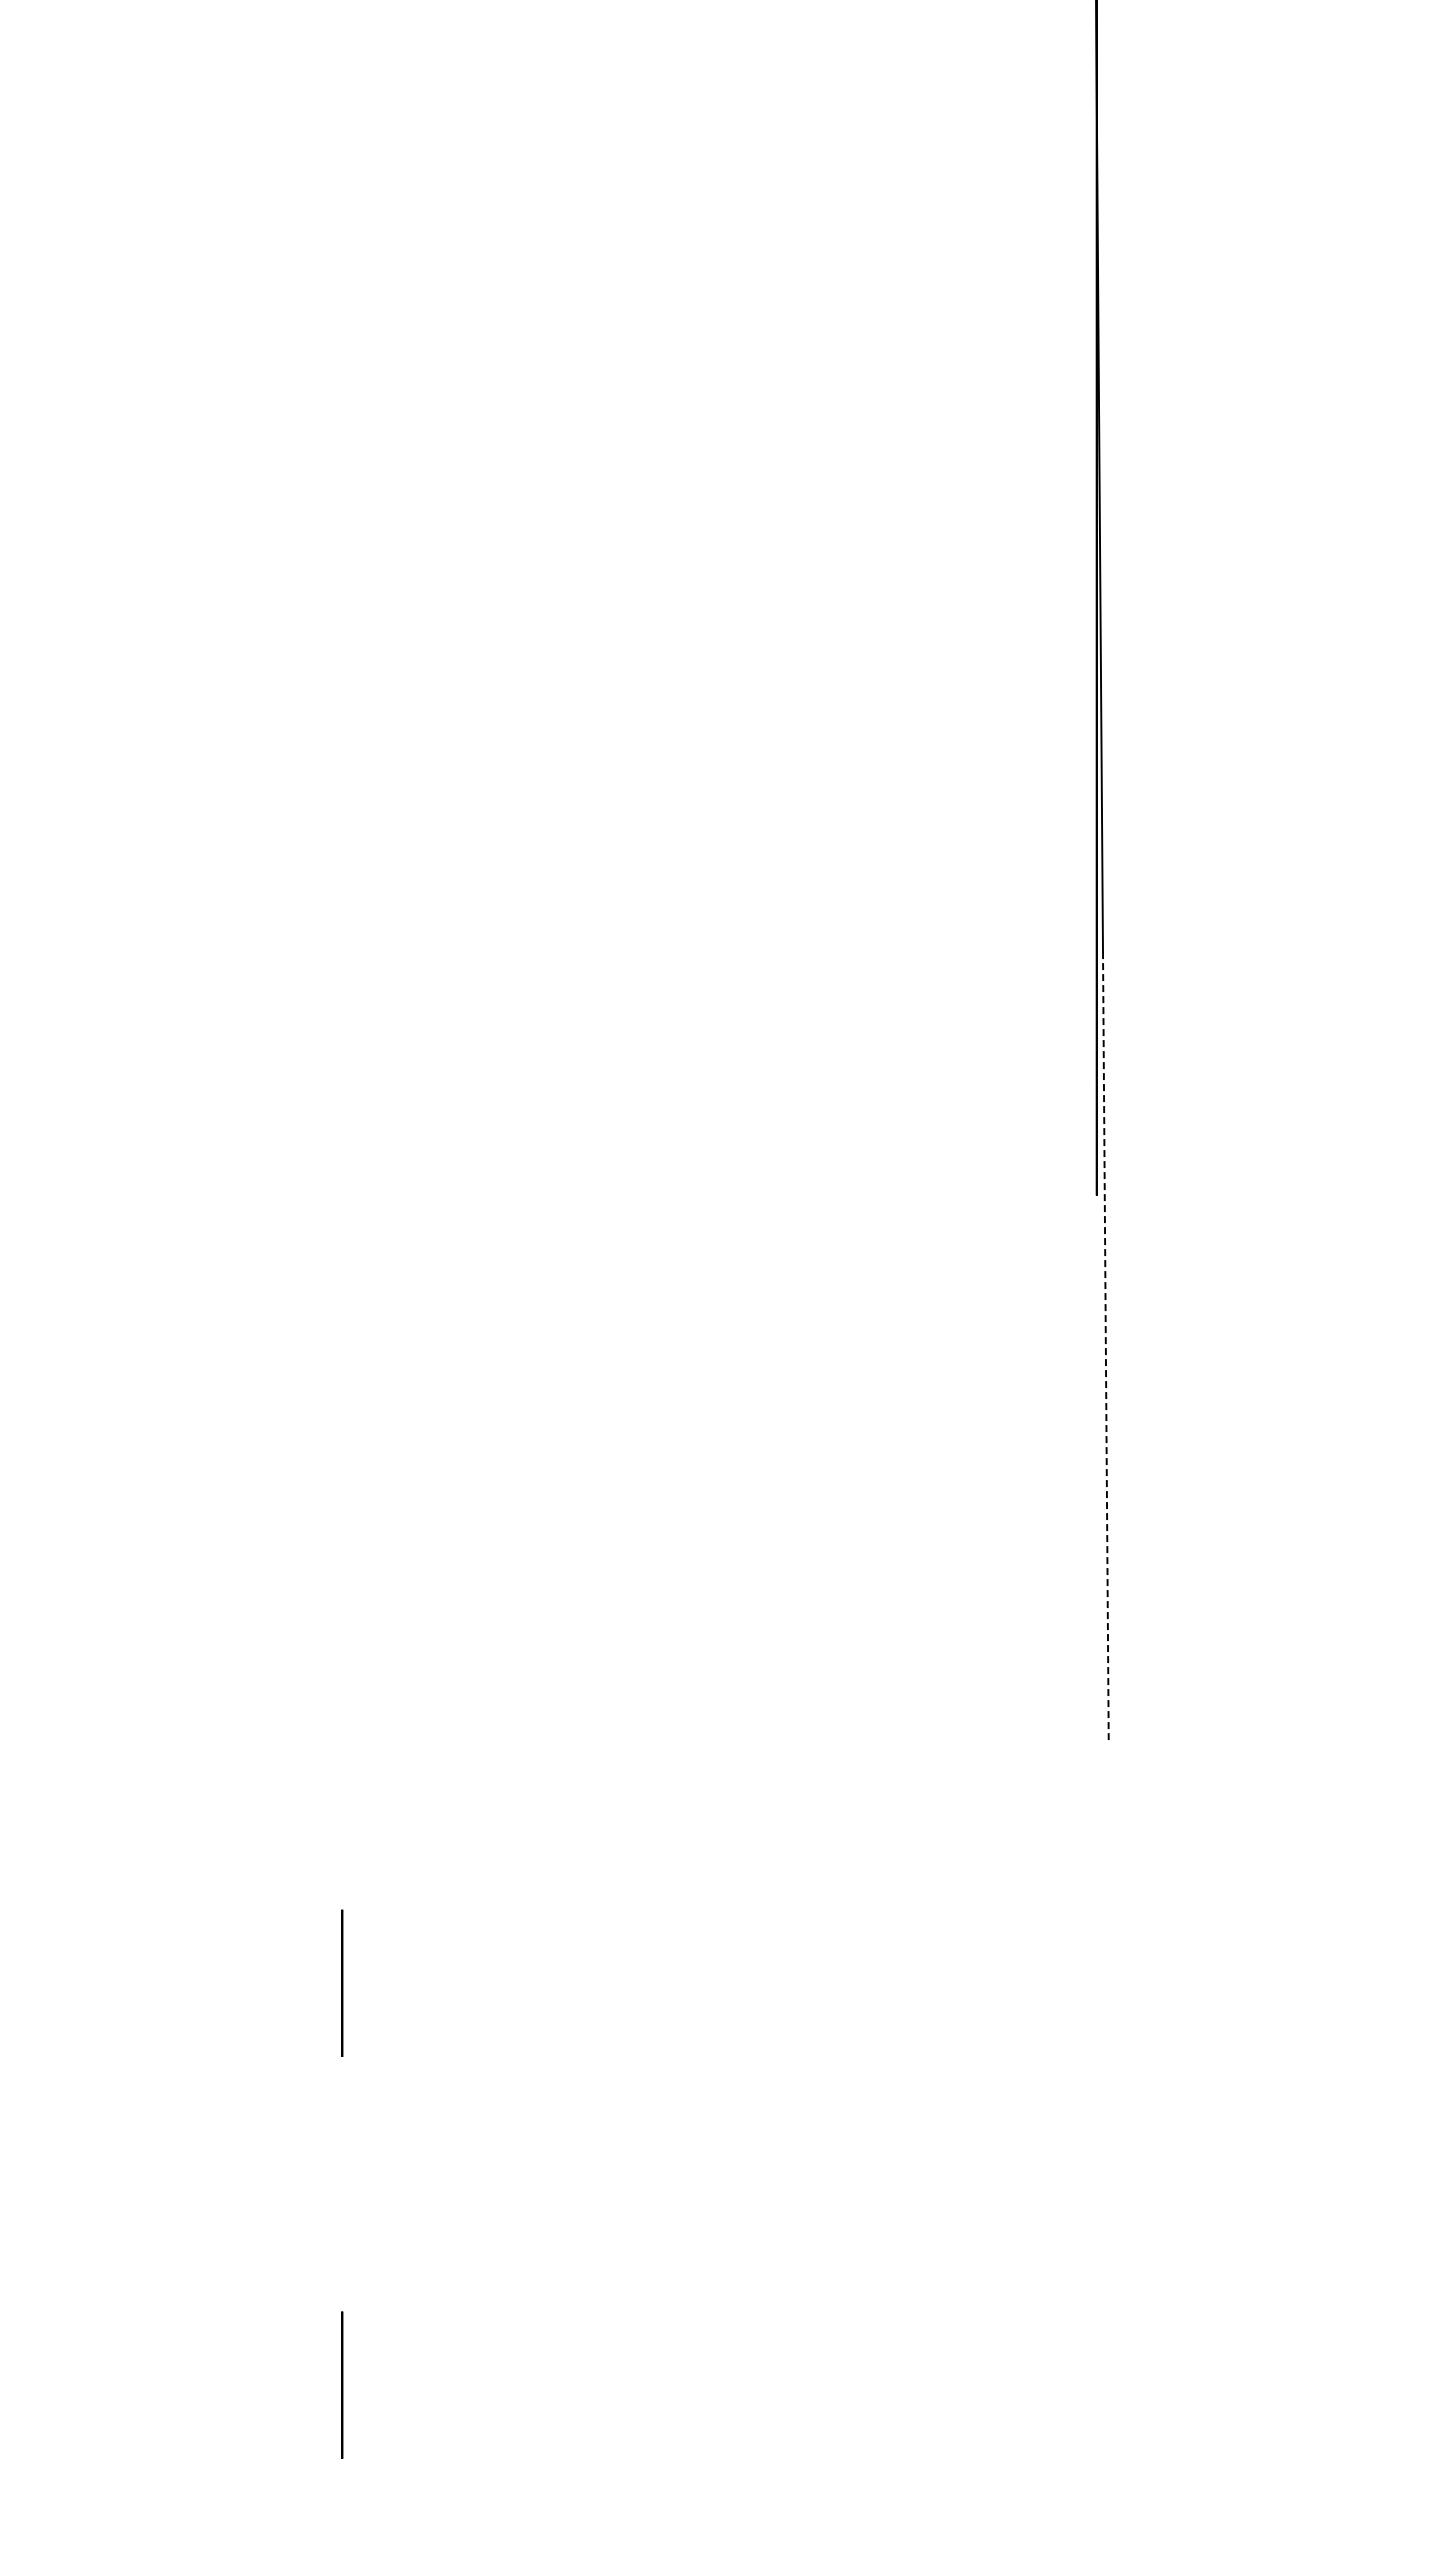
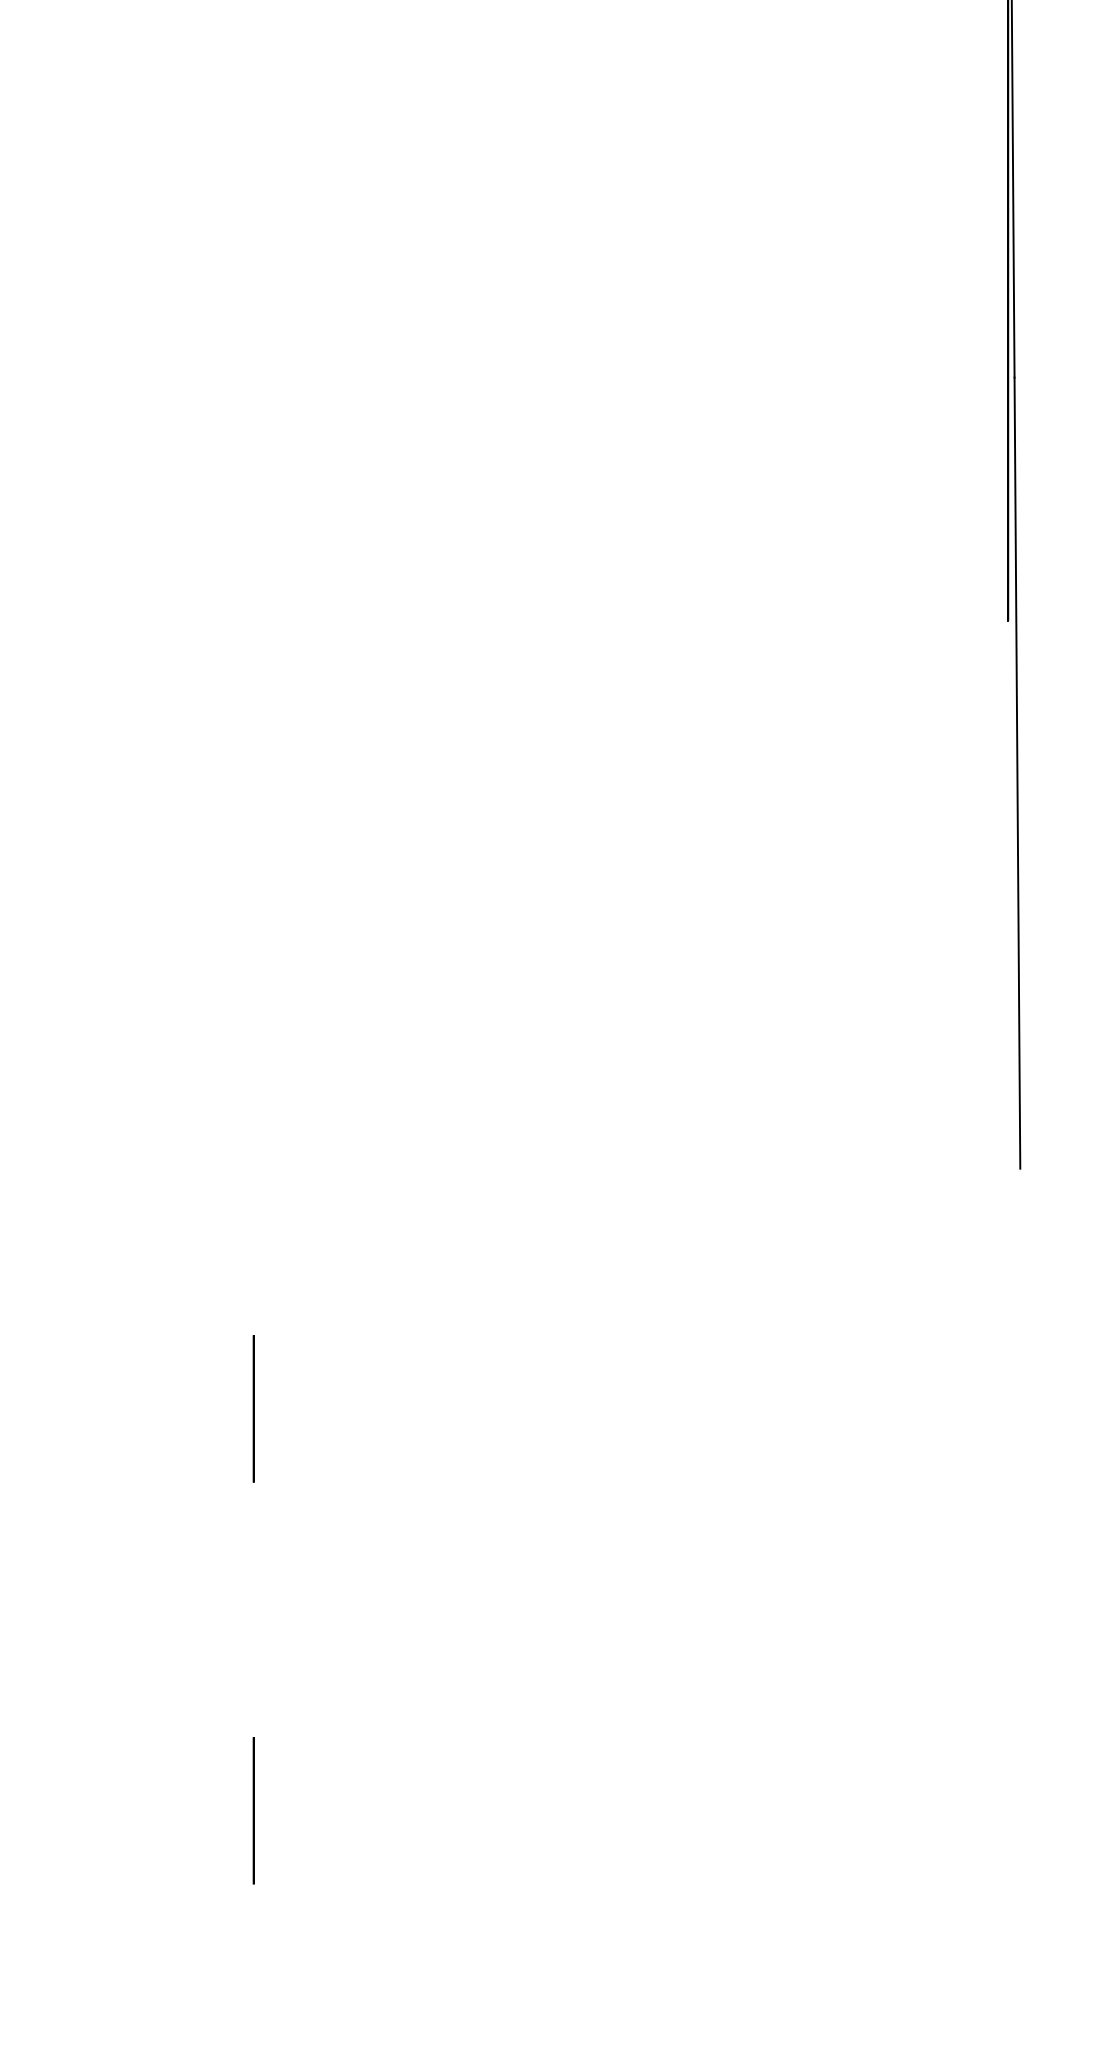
line: (1105, 1347) -> (1017, 773), dashed -> solid

